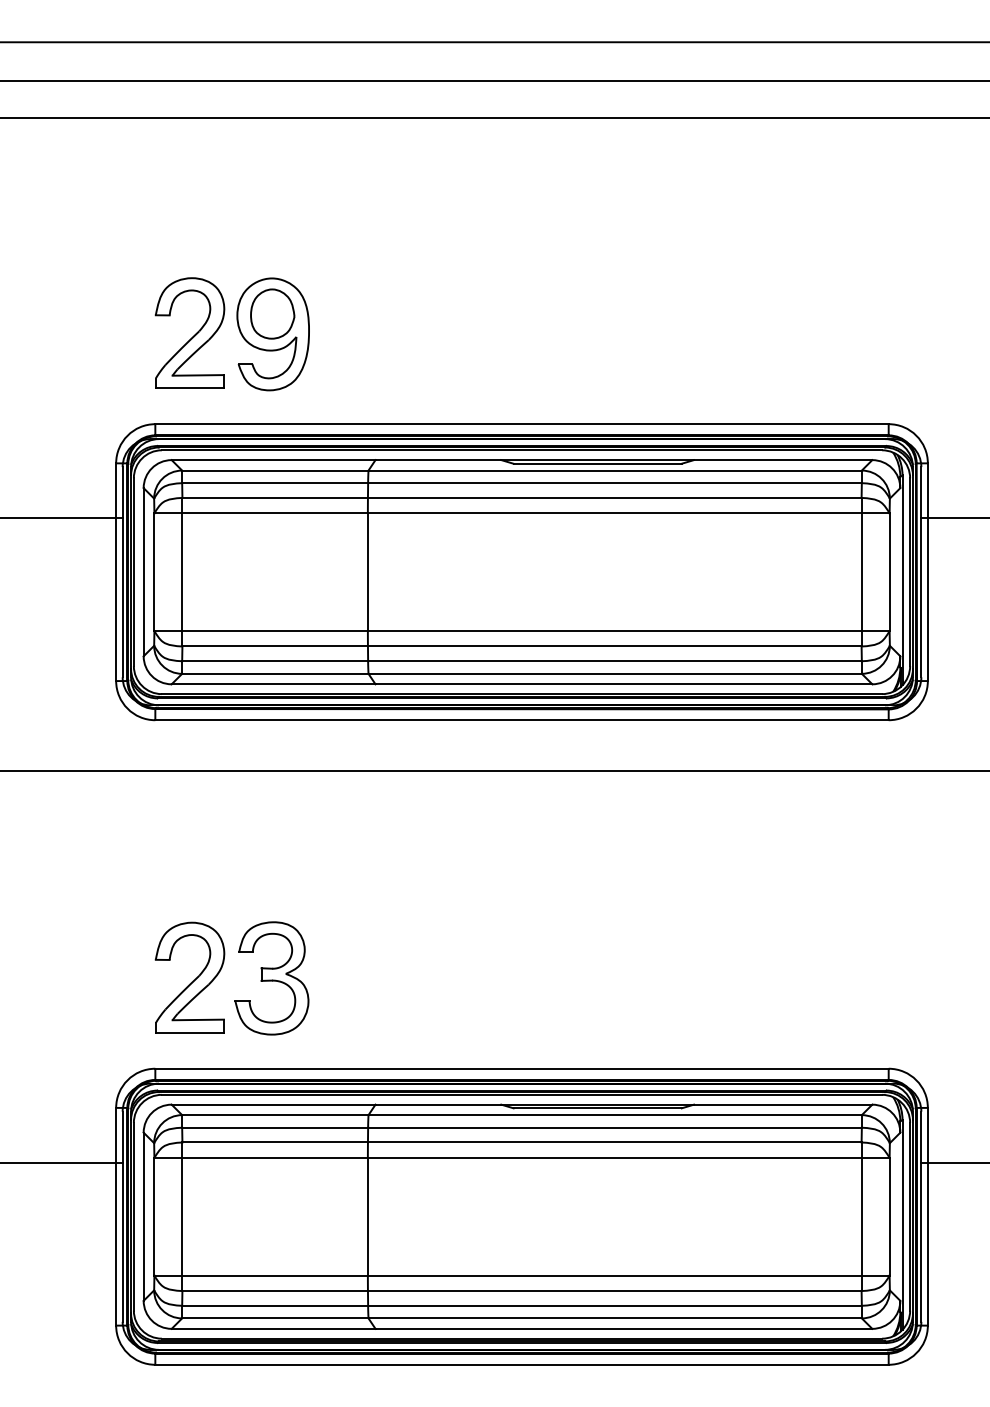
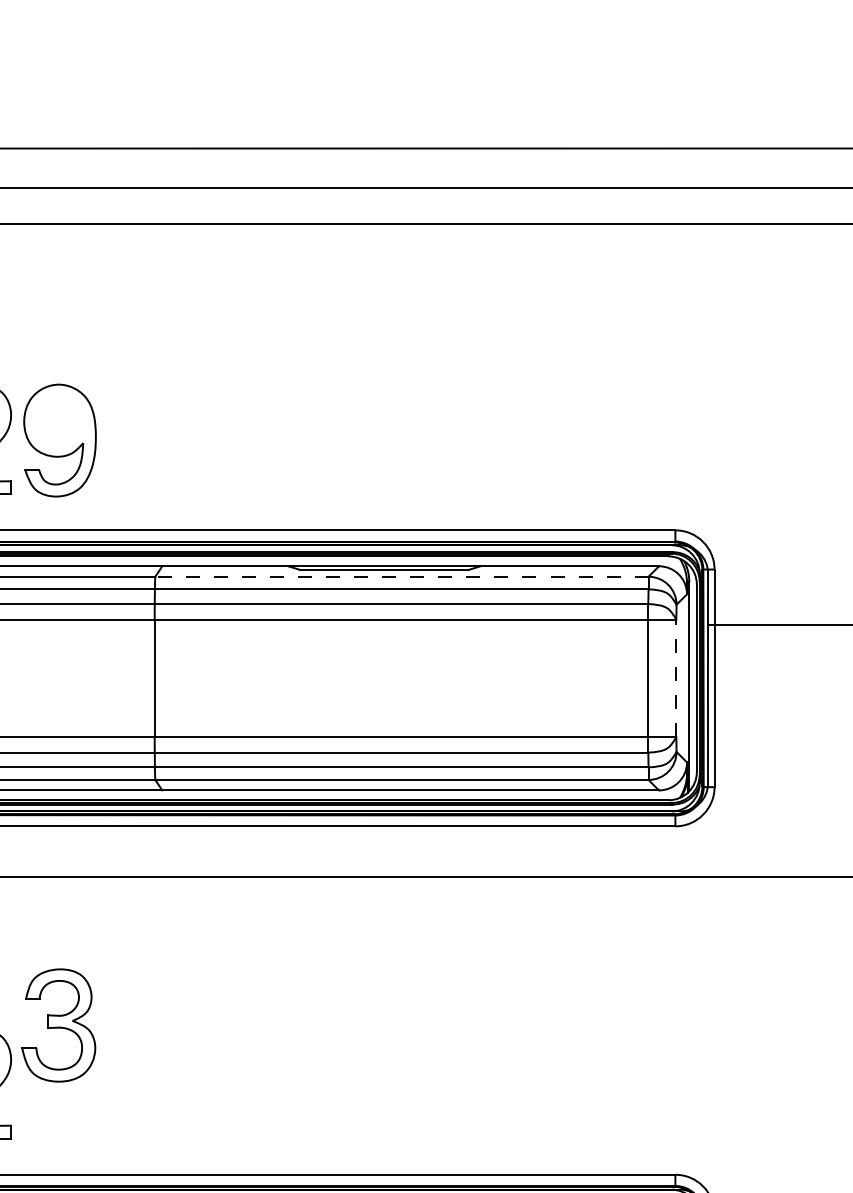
part: (272, 313) -> (59, 419), removed
line: (615, 470) -> (402, 576), solid -> dashed
line: (889, 572) -> (676, 678), solid -> dashed
part: (271, 978) -> (58, 1025), moved

